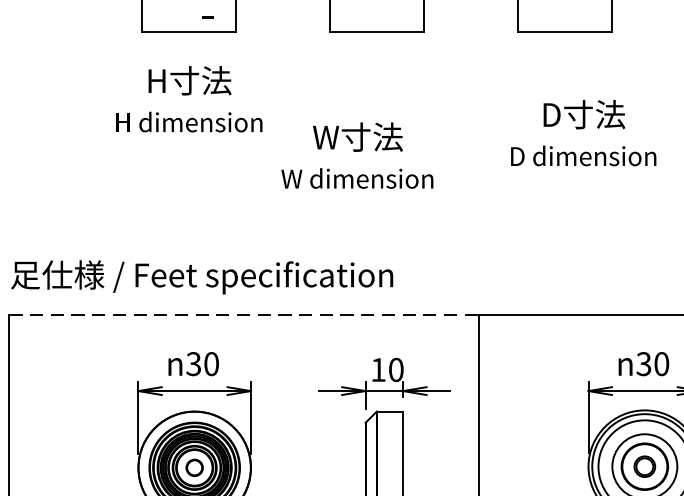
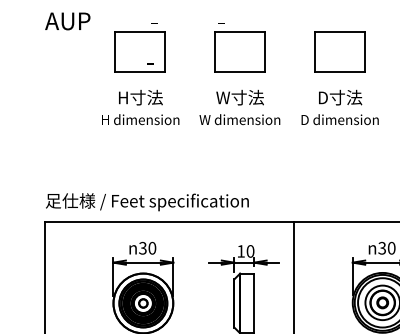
text: (582, 133) -> (339, 107), moved
text: (356, 155) -> (239, 107), moved
line: (243, 315) -> (169, 222), dashed -> solid

